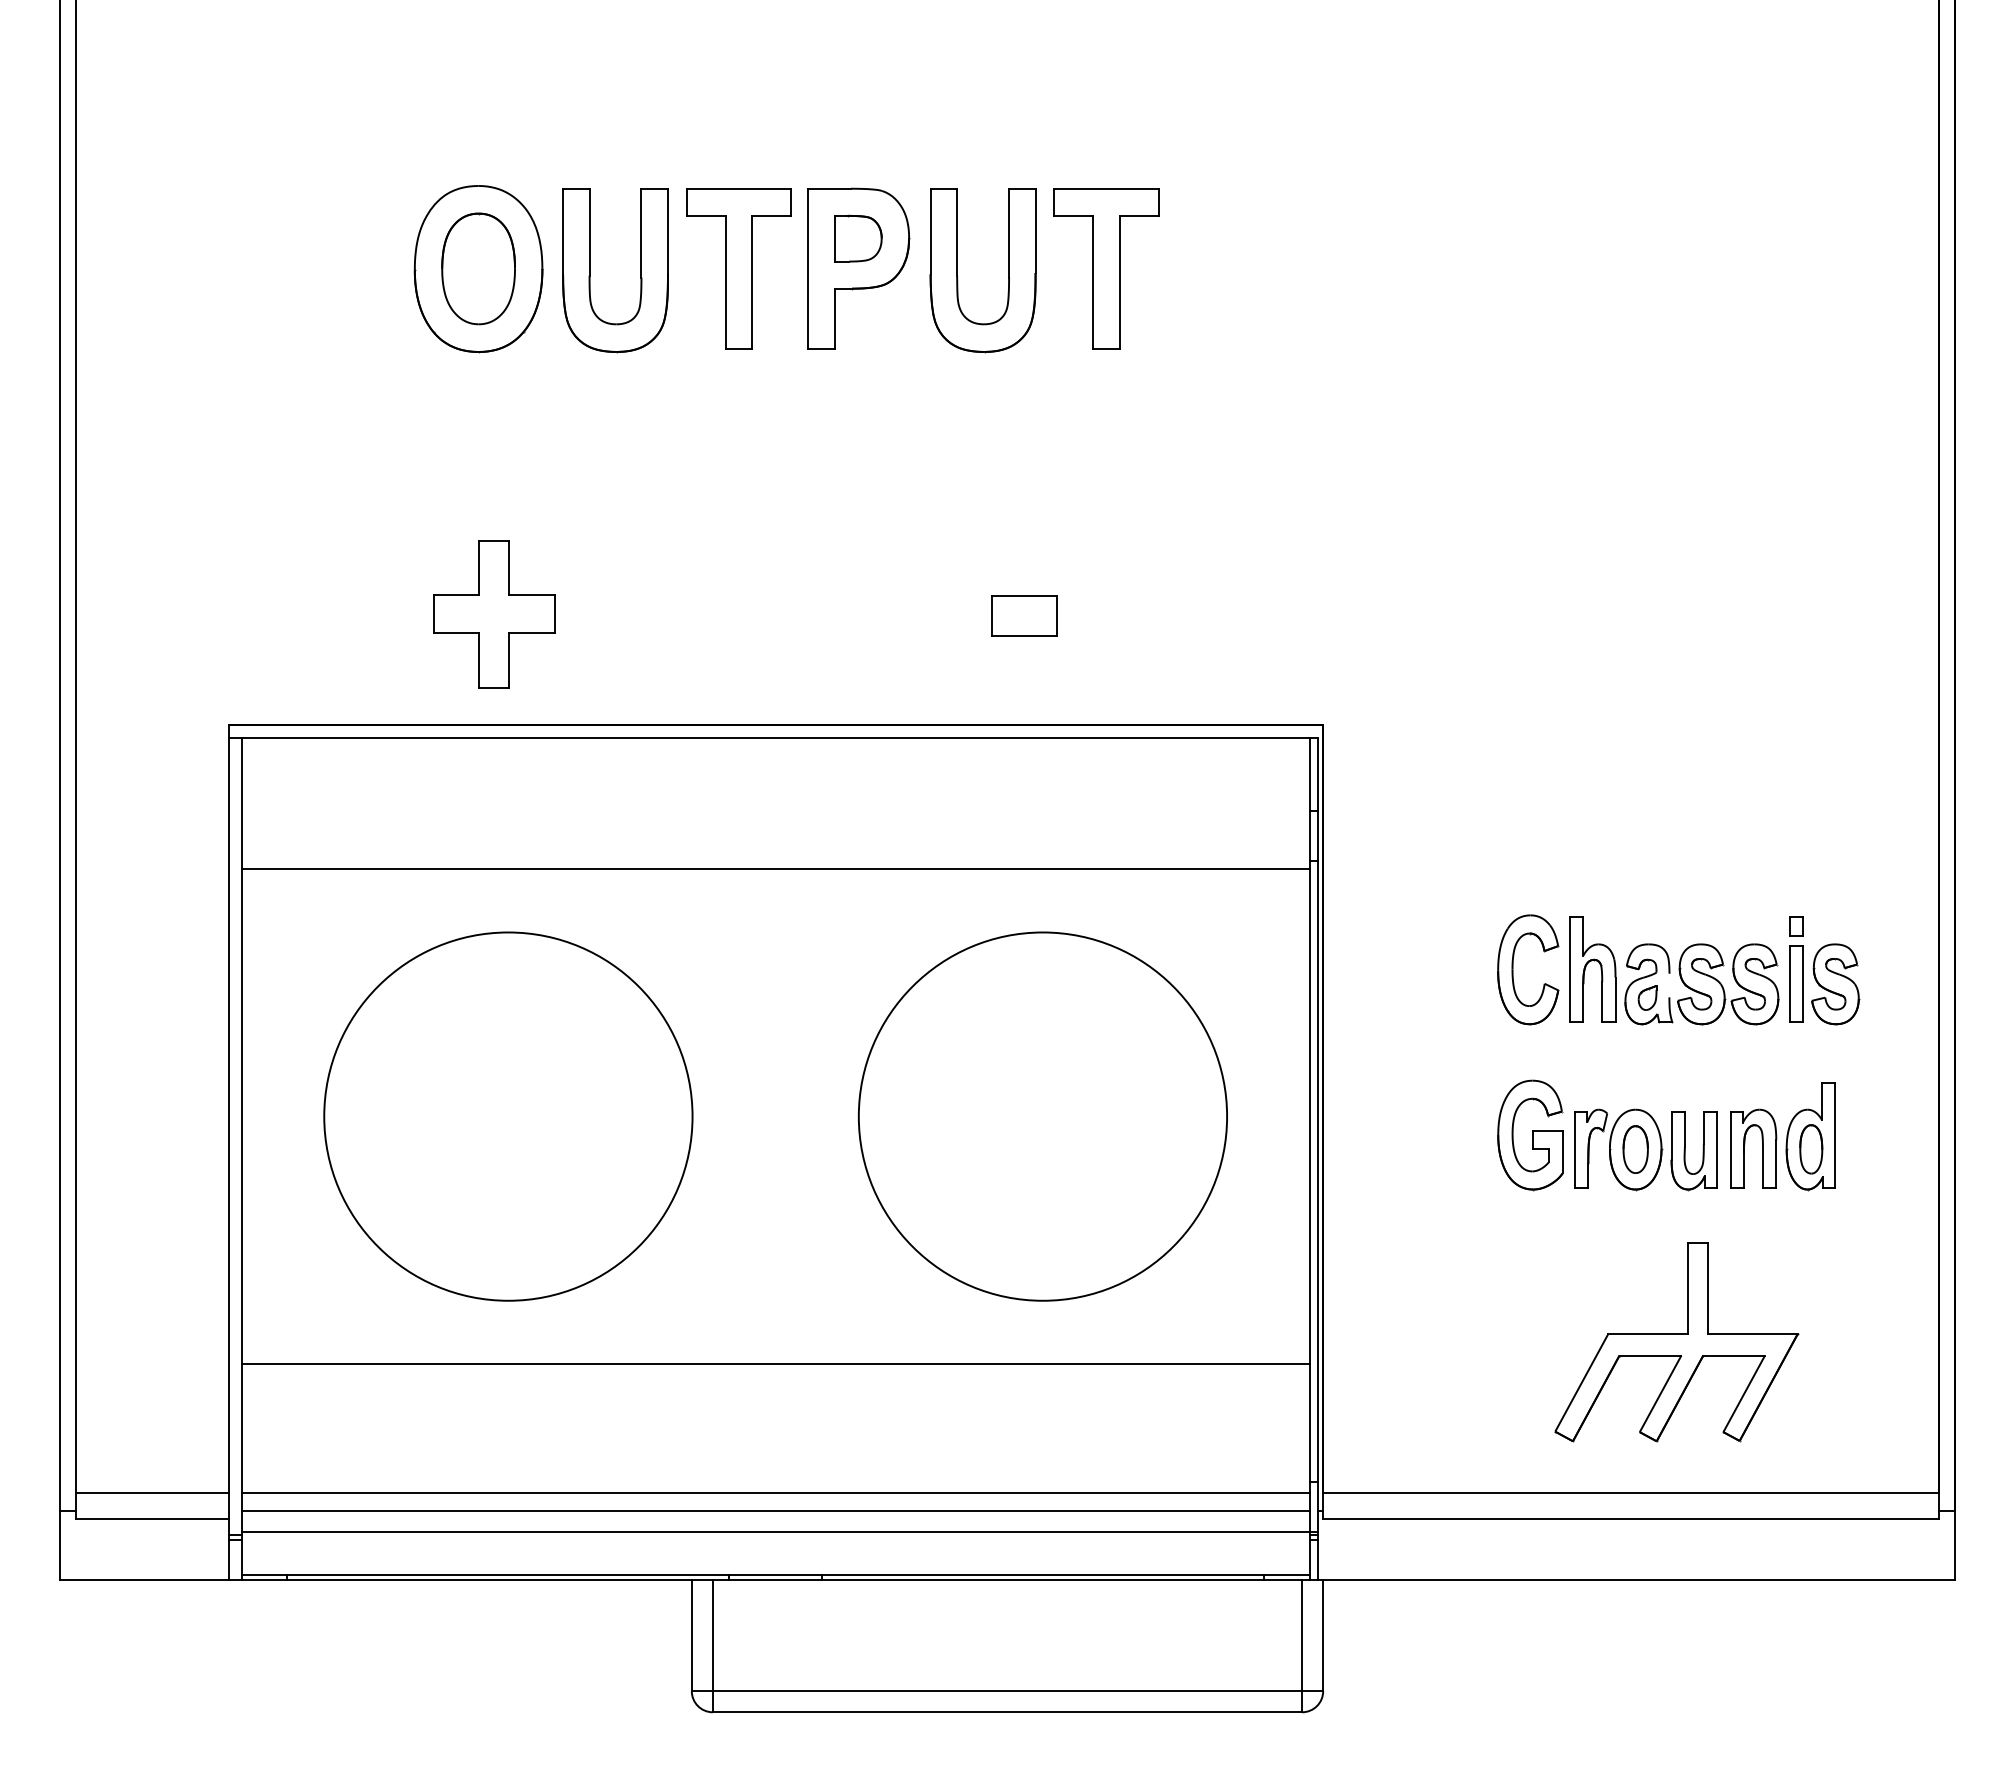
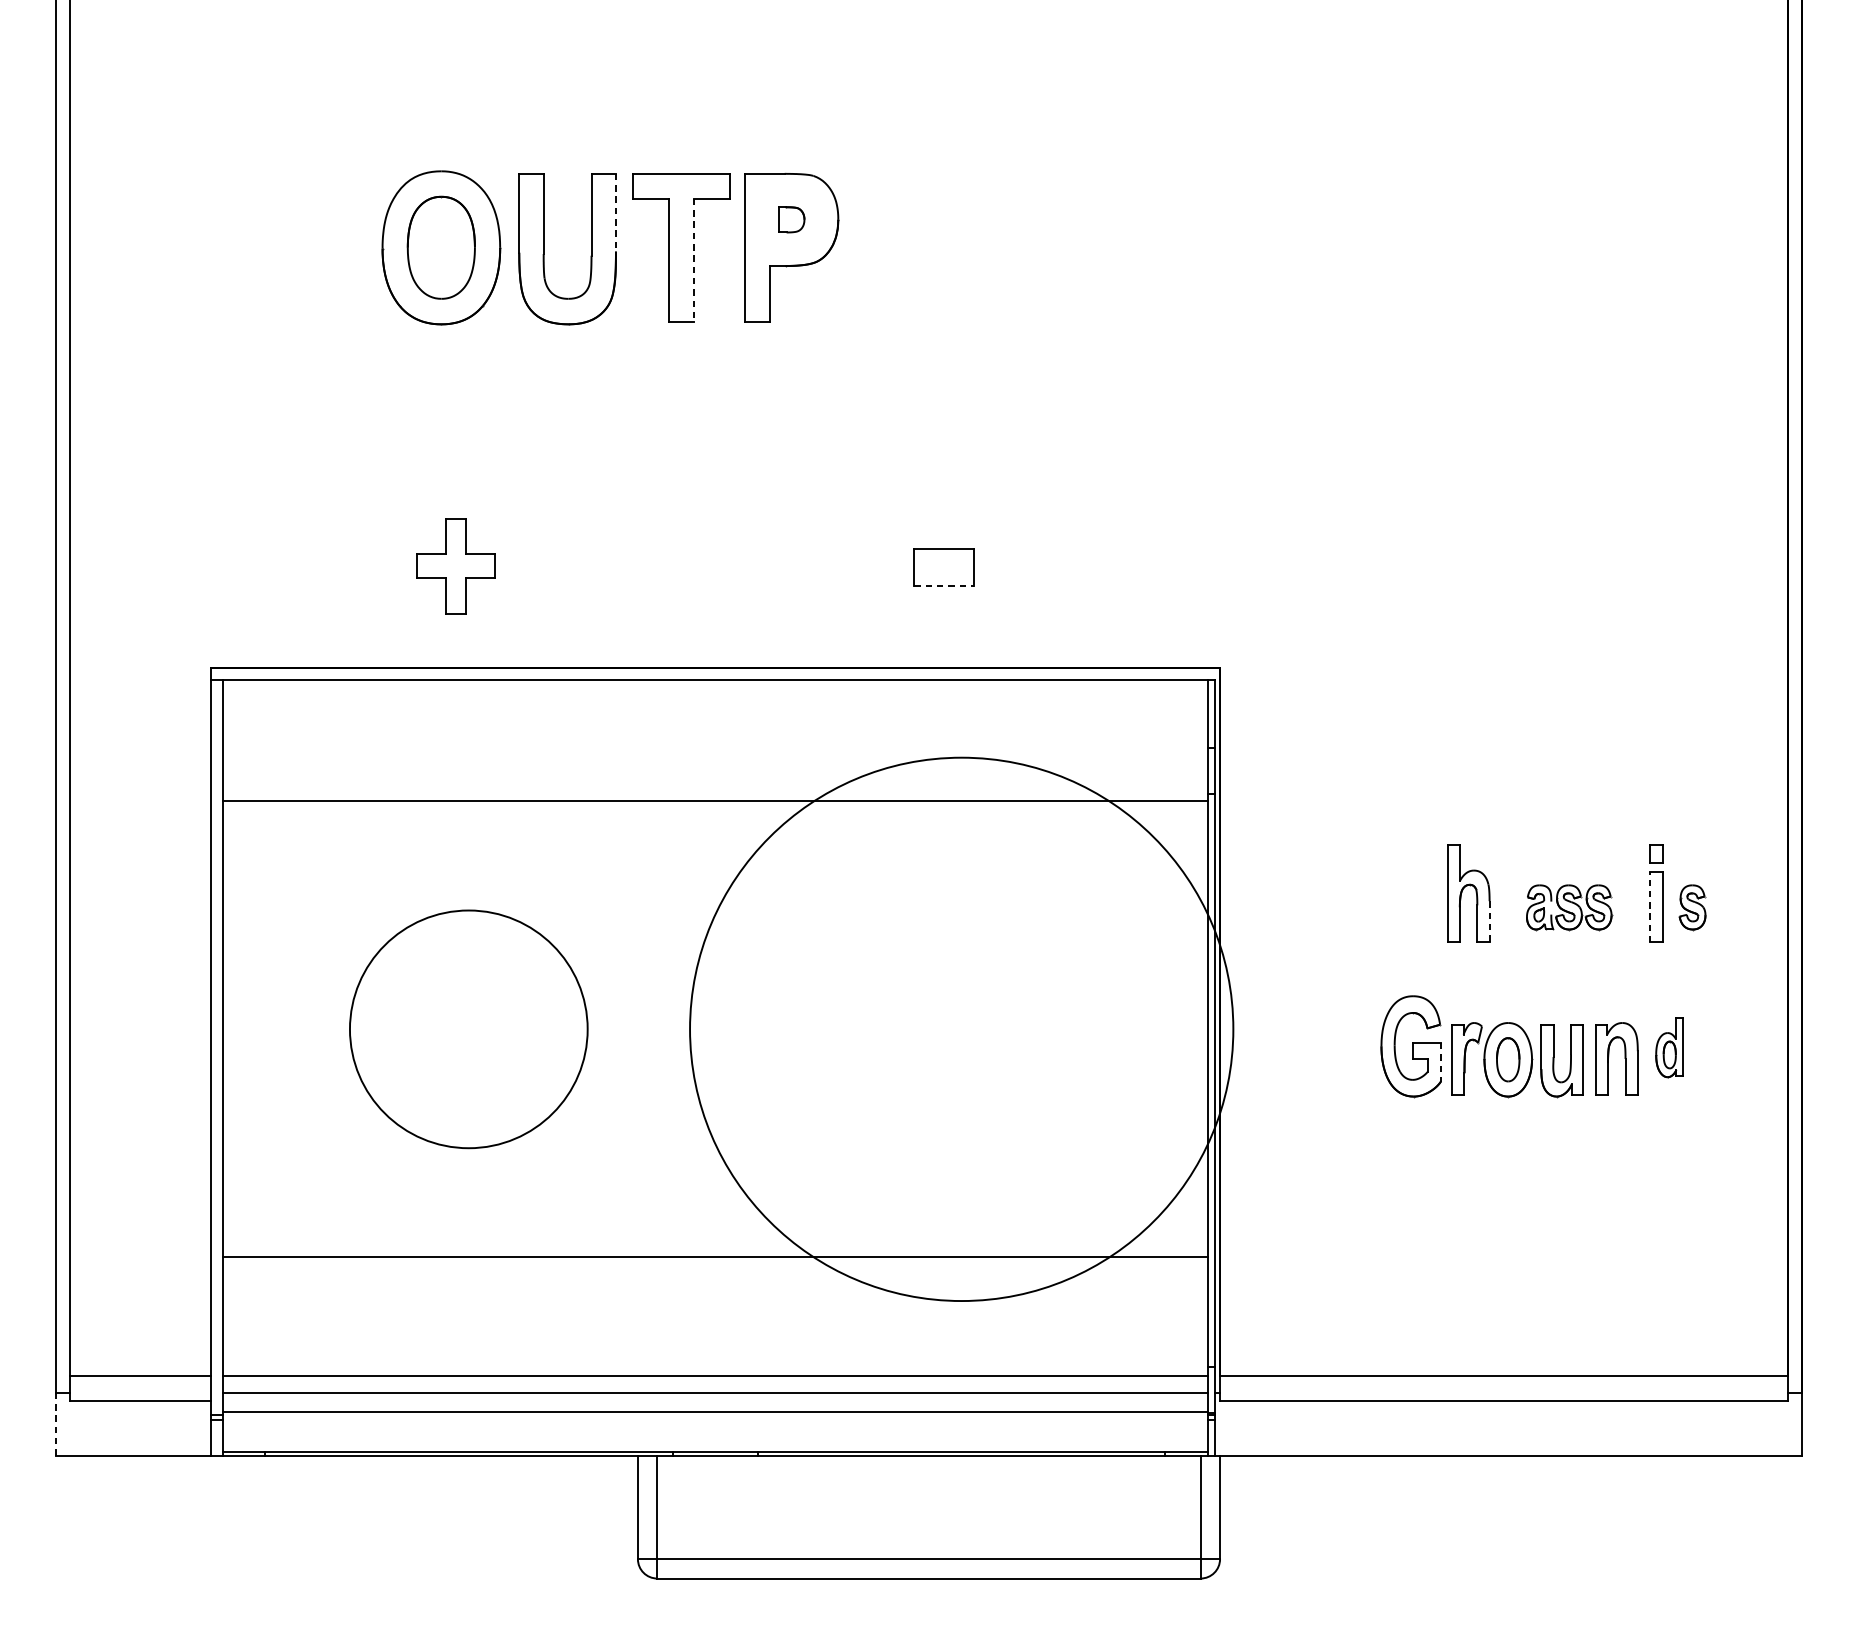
line: (667, 231) -> (615, 213), solid -> dashed
part: (858, 238) -> (791, 219), size x0.6
part: (1106, 268) -> (1020, 247), removed
part: (957, 270) -> (882, 249), removed
line: (752, 282) -> (693, 260), solid -> dashed
part: (494, 614) -> (456, 566), size x0.7
line: (1024, 636) -> (944, 586), solid -> dashed
part: (1513, 969) -> (1395, 893), removed
line: (1789, 983) -> (1650, 906), solid -> dashed
part: (1701, 984) -> (1568, 907), size x0.6
part: (1835, 984) -> (1692, 907), size x0.6
line: (1615, 1000) -> (1489, 922), solid -> dashed
circle: (508, 1116) -> (468, 1029), size x0.7
circle: (1042, 1116) -> (961, 1029), size x1.6
part: (1810, 1136) -> (1669, 1047), size x0.6
line: (1562, 1152) -> (1440, 1062), solid -> dashed
part: (1676, 1342) -> (1545, 1237), removed
line: (60, 1545) -> (55, 1424), solid -> dashed

